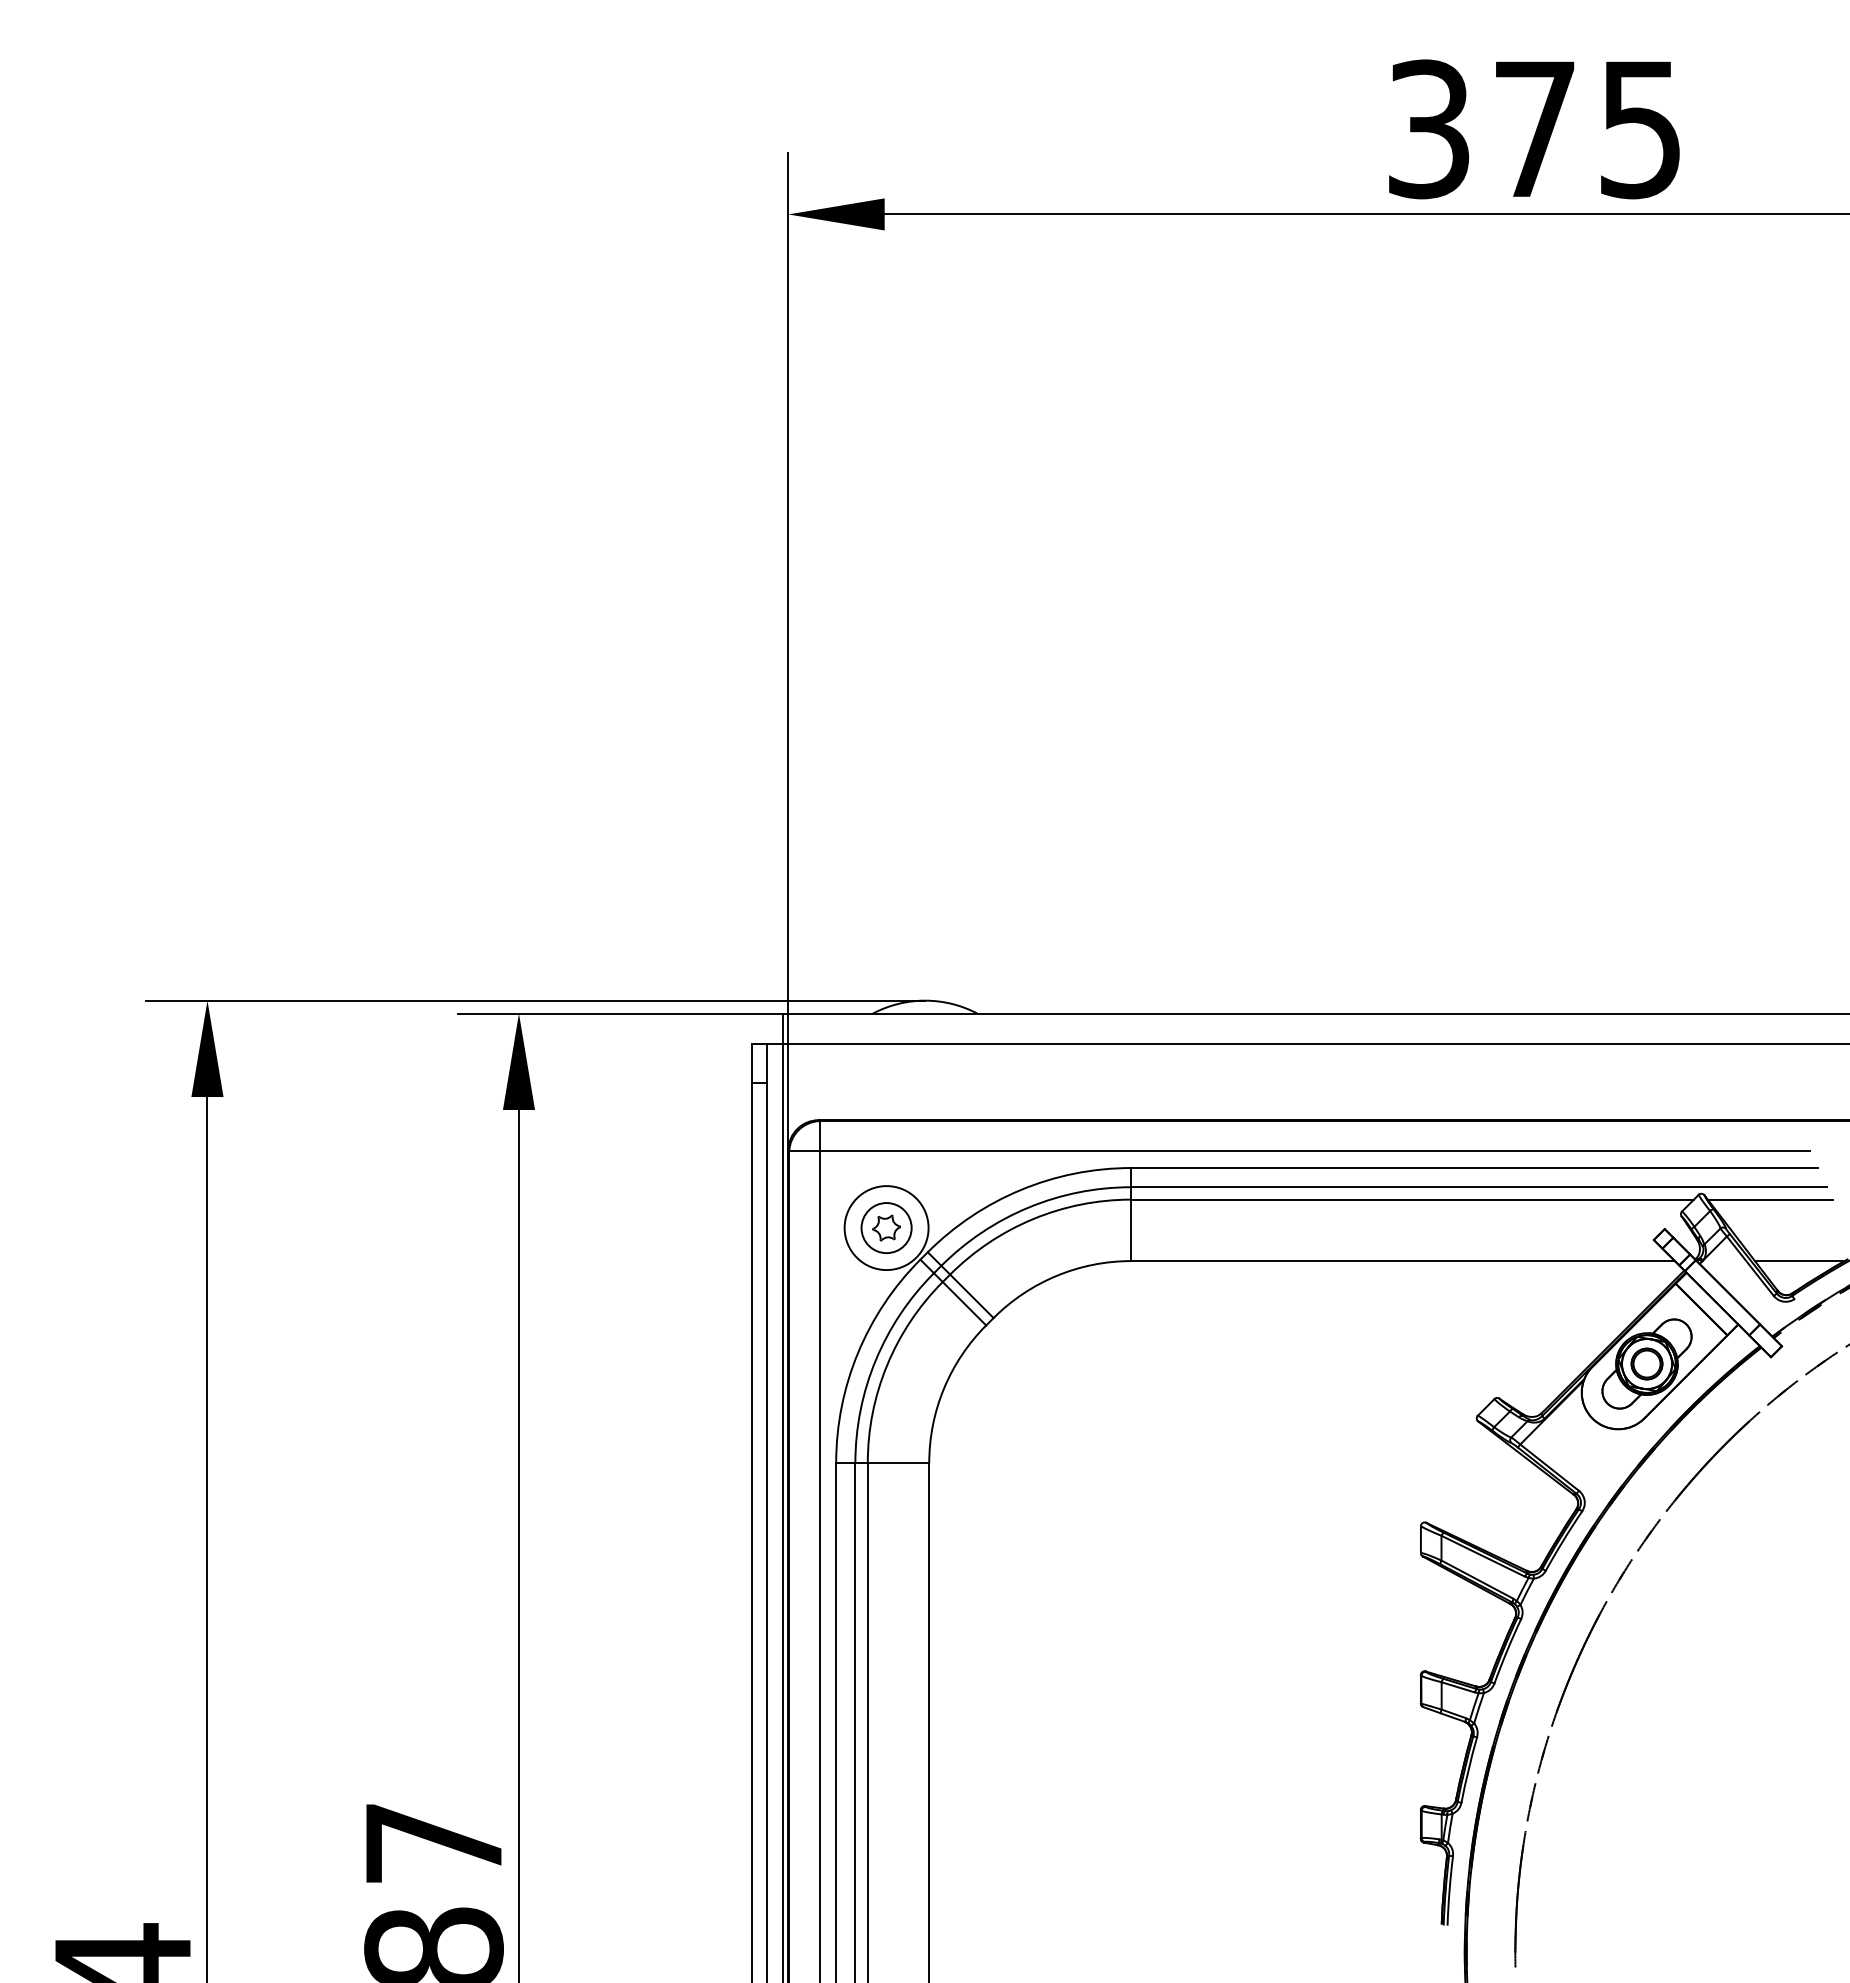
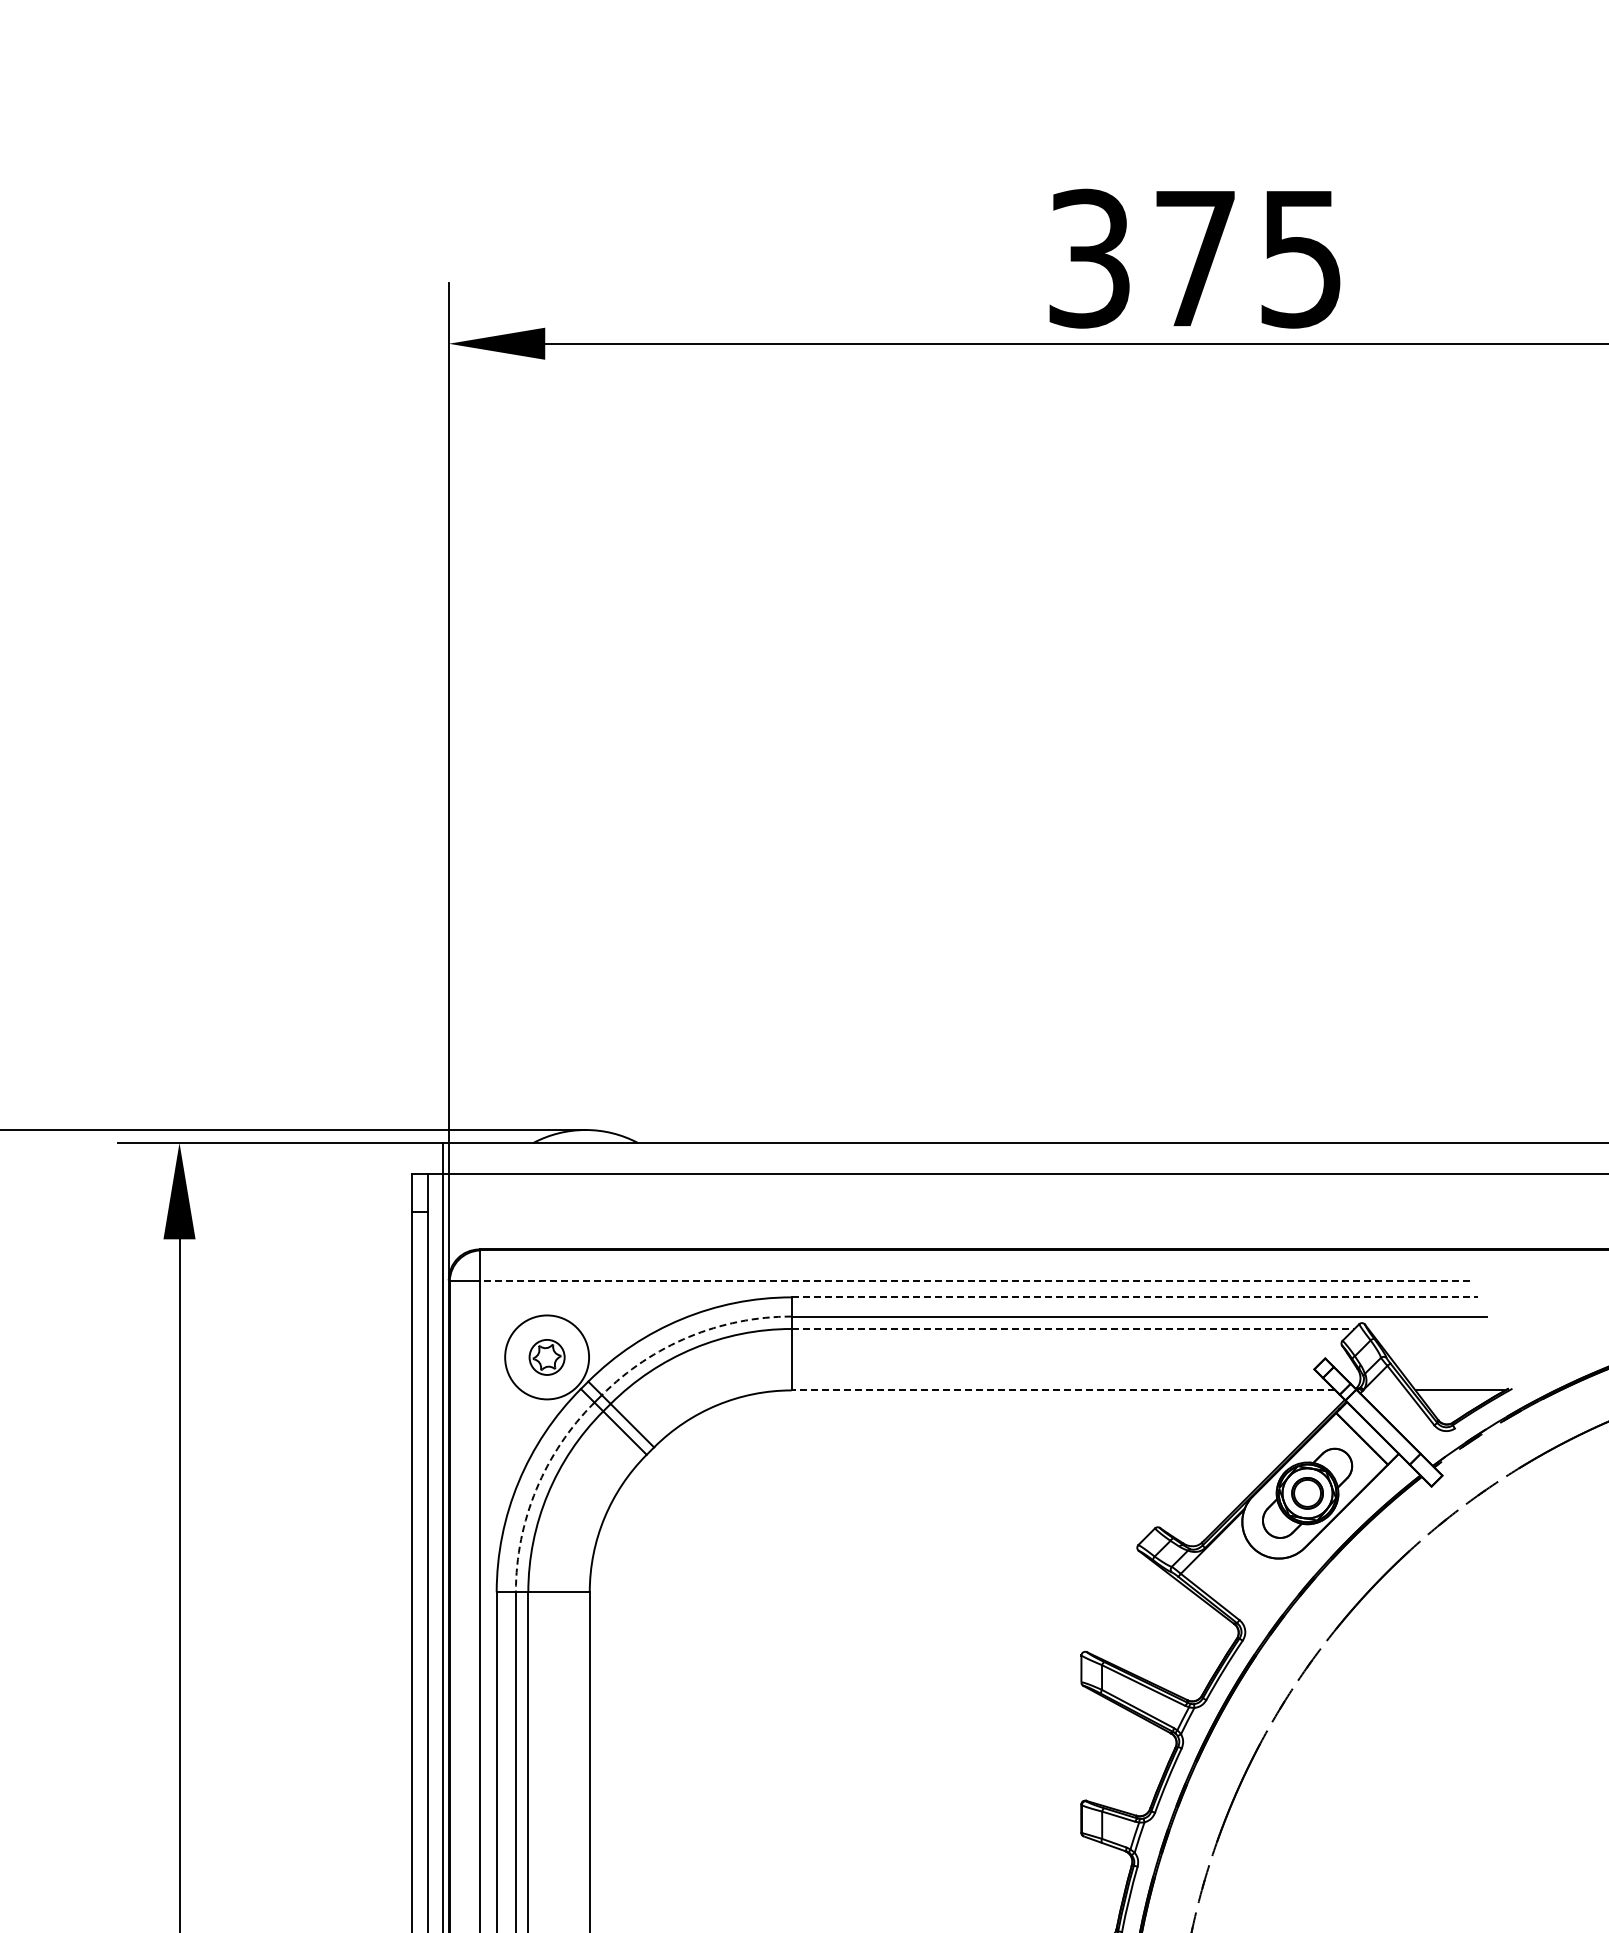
line: (1314, 1151) -> (975, 1280), solid -> dashed
line: (1474, 1168) -> (1135, 1297), solid -> dashed
line: (1413, 1199) -> (1074, 1328), solid -> dashed
line: (1769, 1199) -> (1430, 1328), removed
arc: (1028, 1207) -> (689, 1336), solid -> dashed
circle: (886, 1228) -> (547, 1357), size x0.7
line: (1403, 1261) -> (1064, 1390), solid -> dashed
arc: (875, 1360) -> (536, 1489), solid -> dashed

